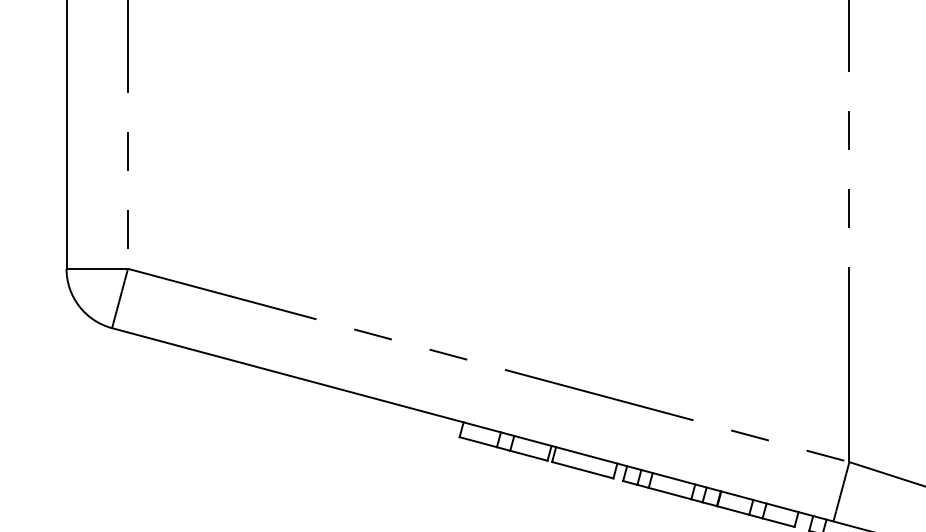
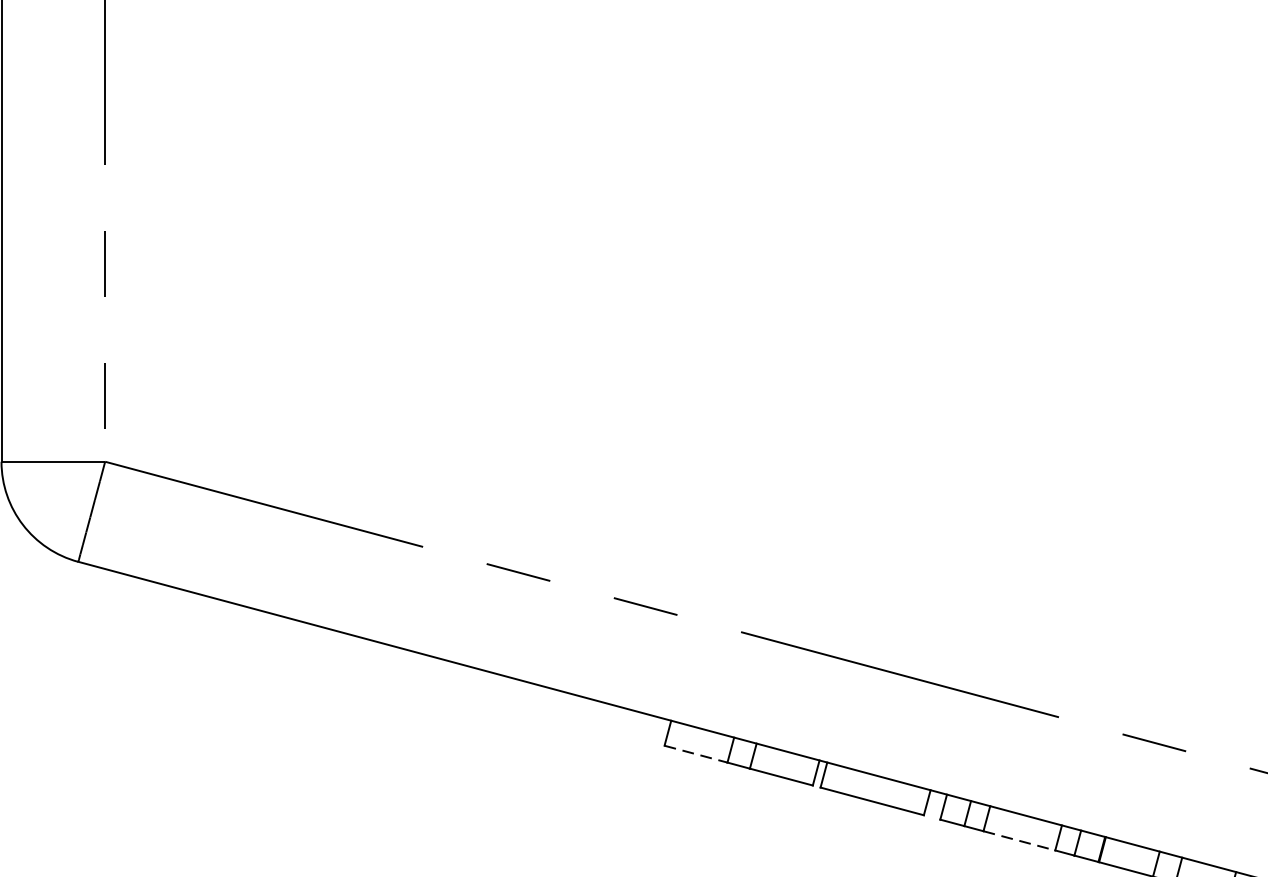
line: (478, 442) -> (696, 754), solid -> dashed
line: (670, 493) -> (1020, 840), solid -> dashed

